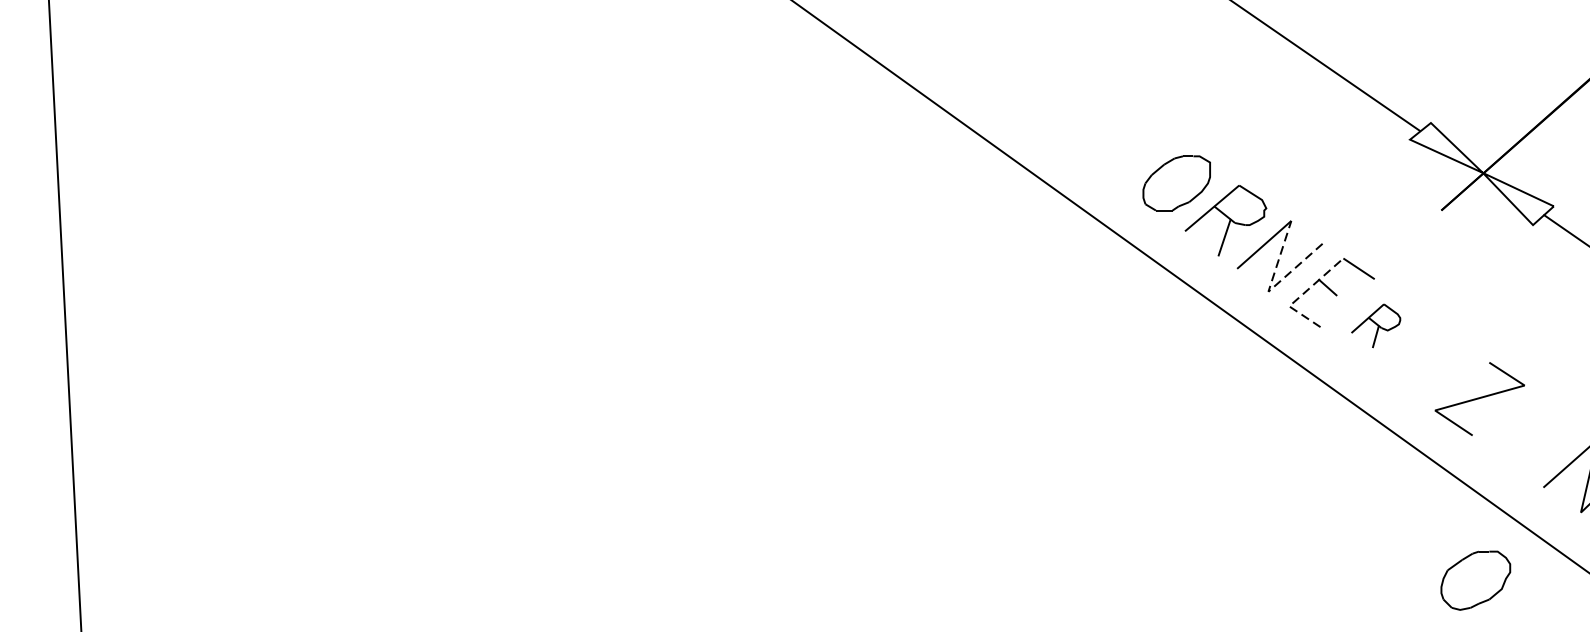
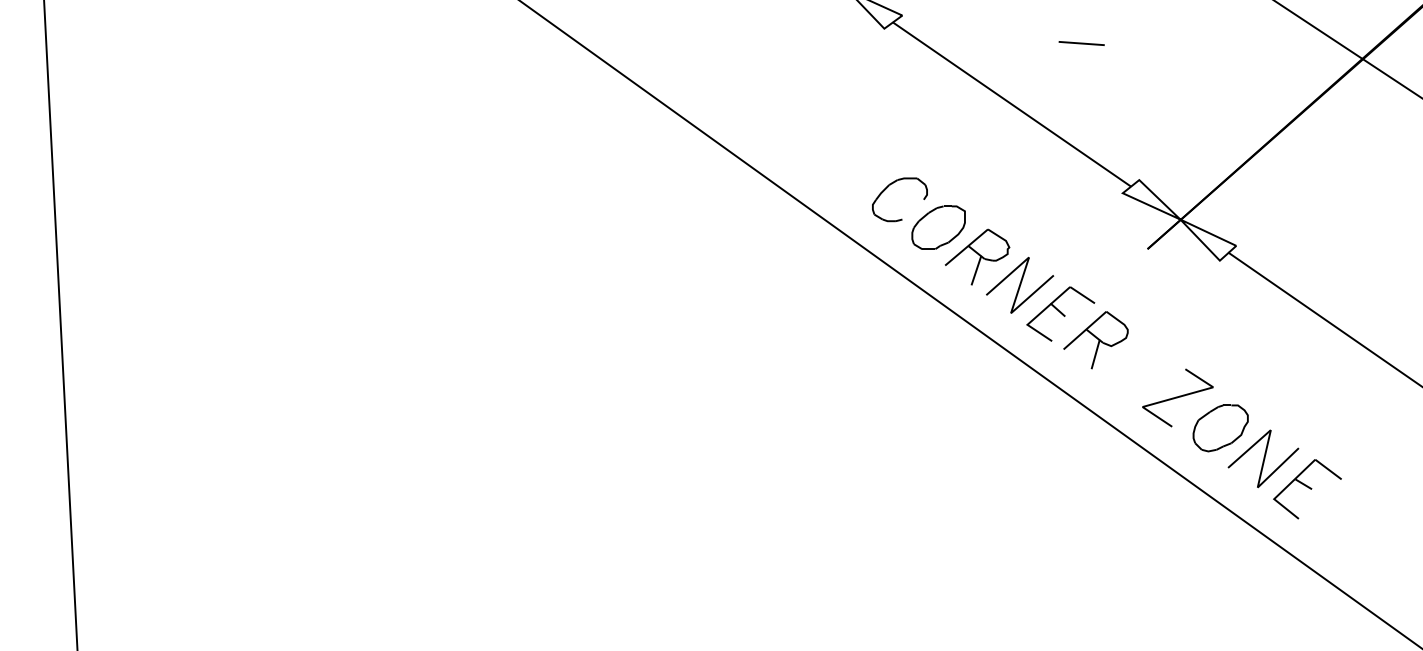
part: (1113, 132) -> (888, 187), added
line: (1269, 292) -> (1011, 313), dashed -> solid
line: (1301, 294) -> (1037, 315), dashed -> solid
part: (1375, 326) -> (1095, 340), size x1.67
part: (1475, 580) -> (1220, 428), moved

